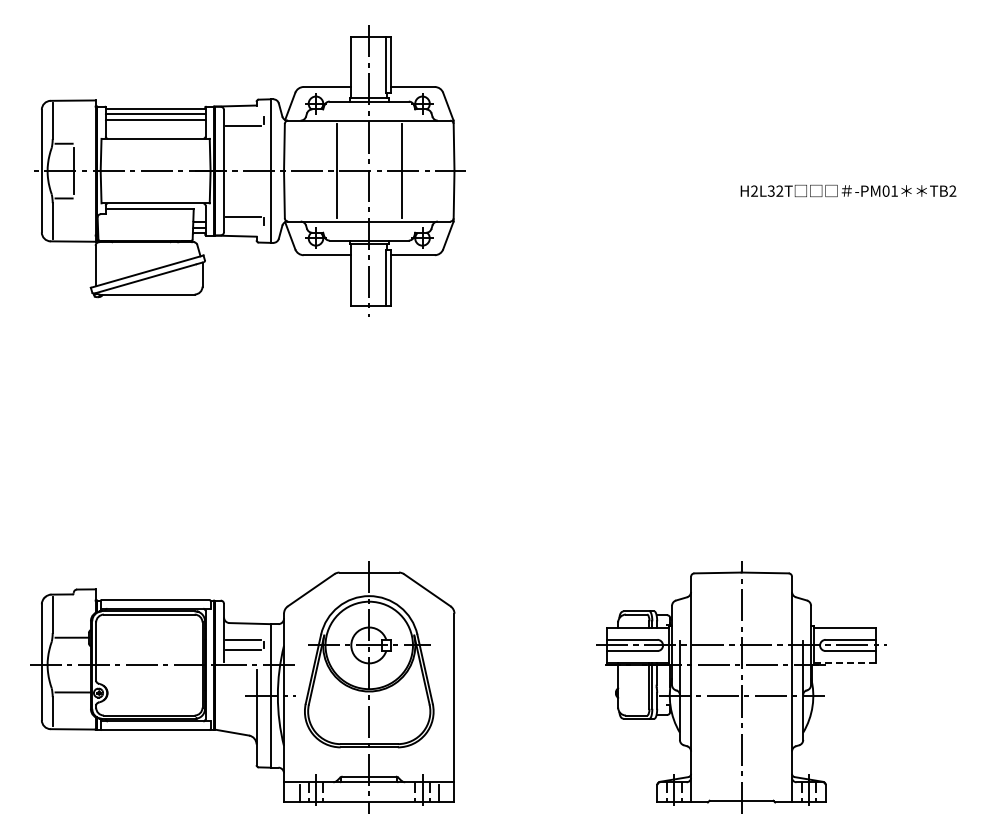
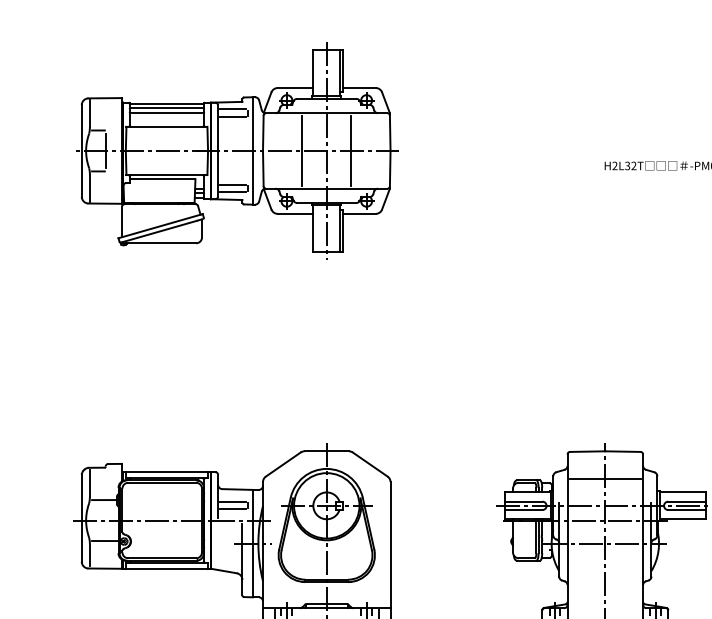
line: (243, 115) -> (232, 109), added
line: (243, 226) -> (232, 192), added
line: (740, 609) -> (604, 478), added
line: (845, 663) -> (683, 519), dashed -> solid

